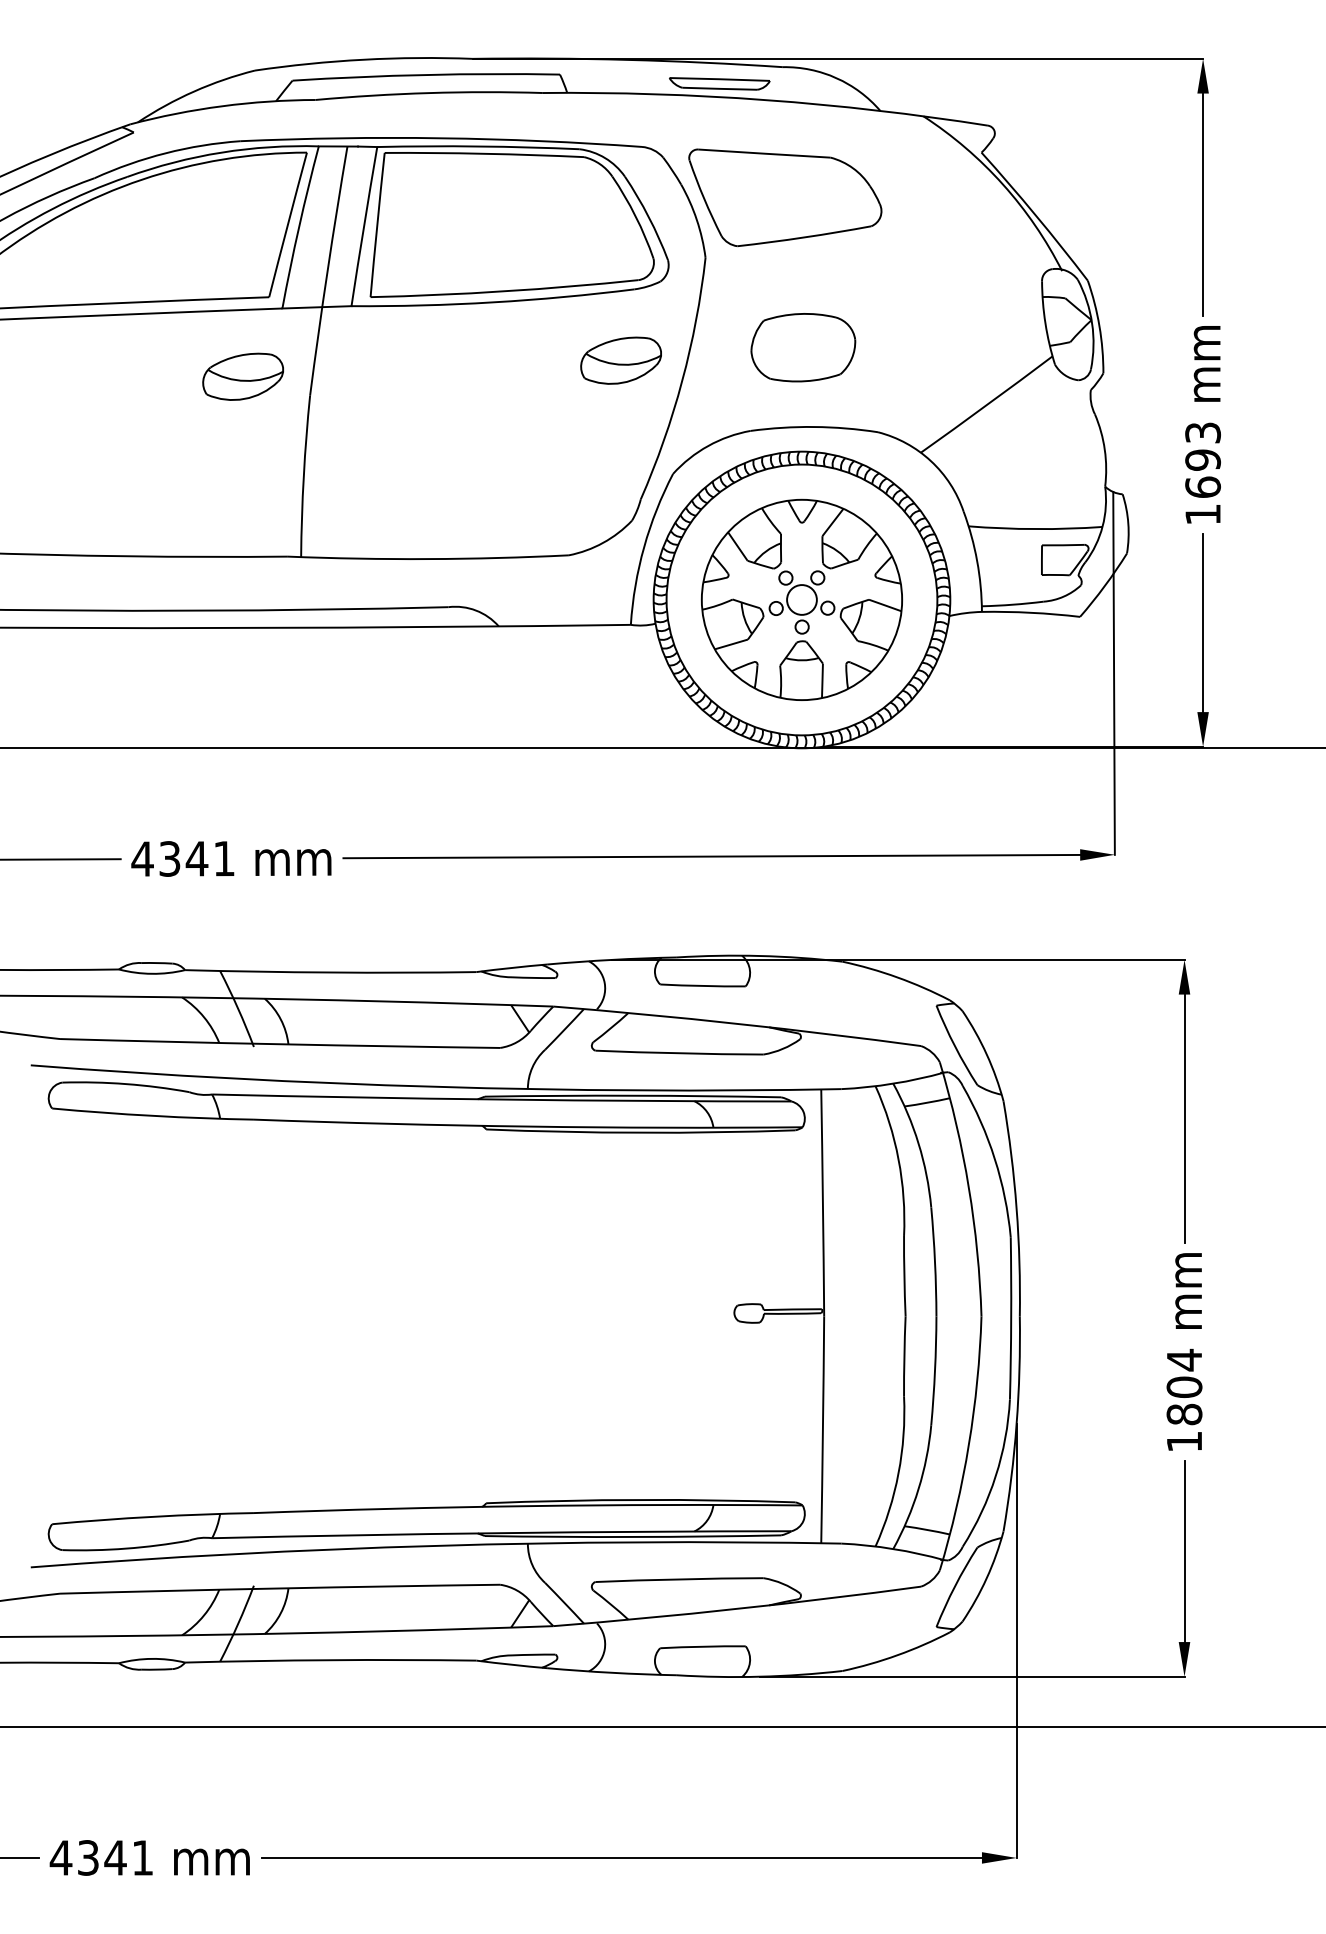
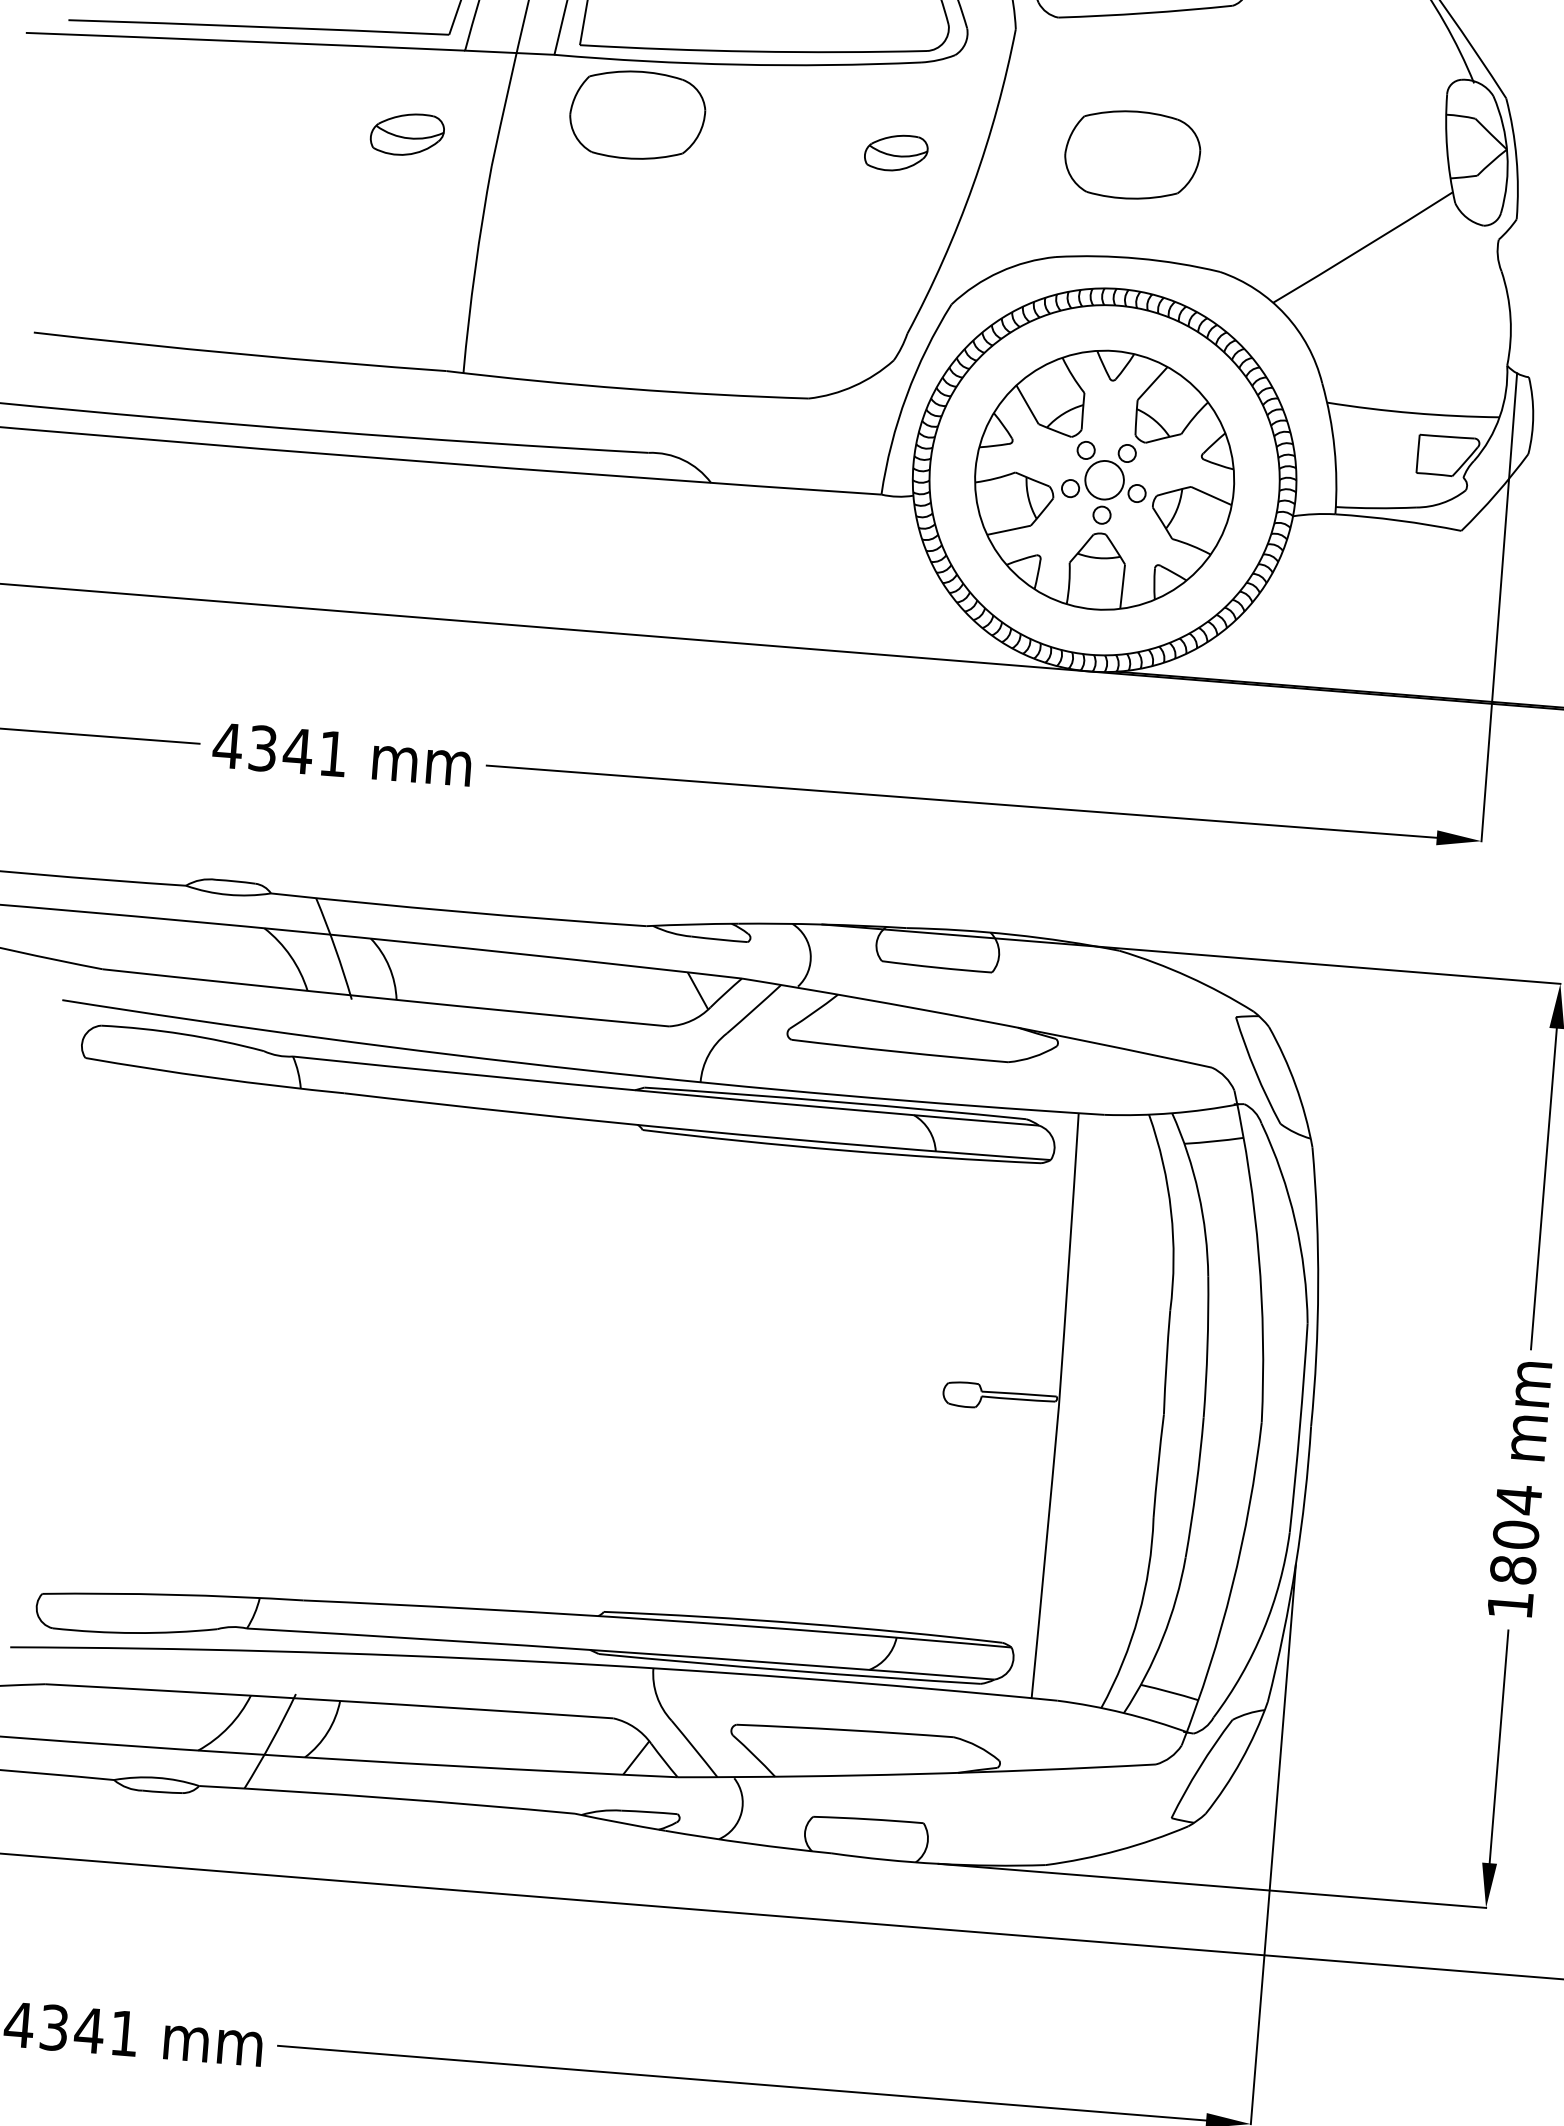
part: (419, 347) -> (637, 115), added
part: (620, 360) -> (895, 152), size x0.6
part: (242, 376) -> (406, 134), size x0.7

